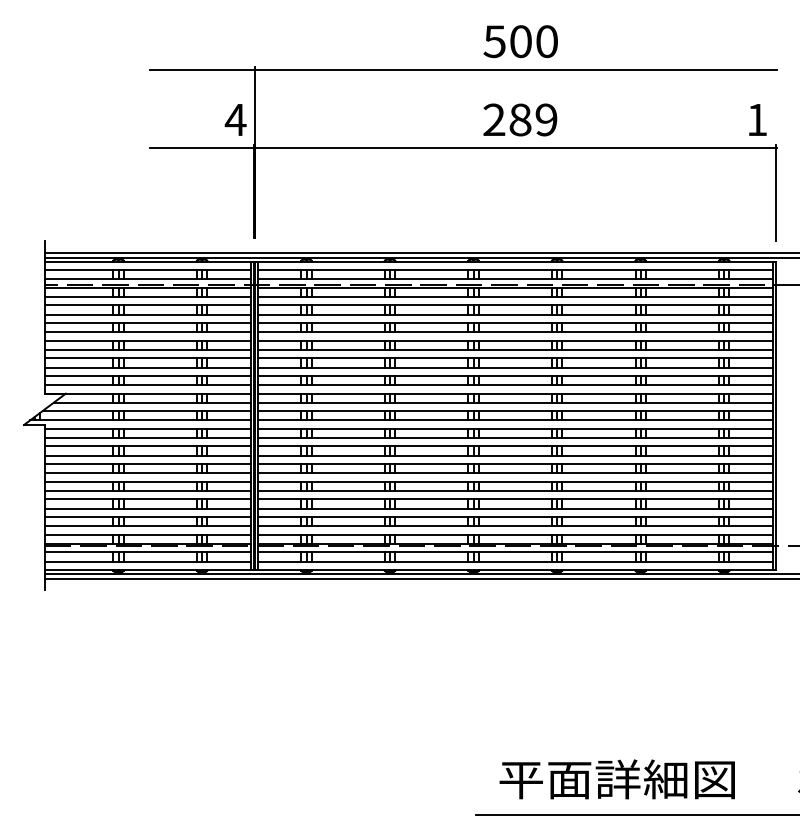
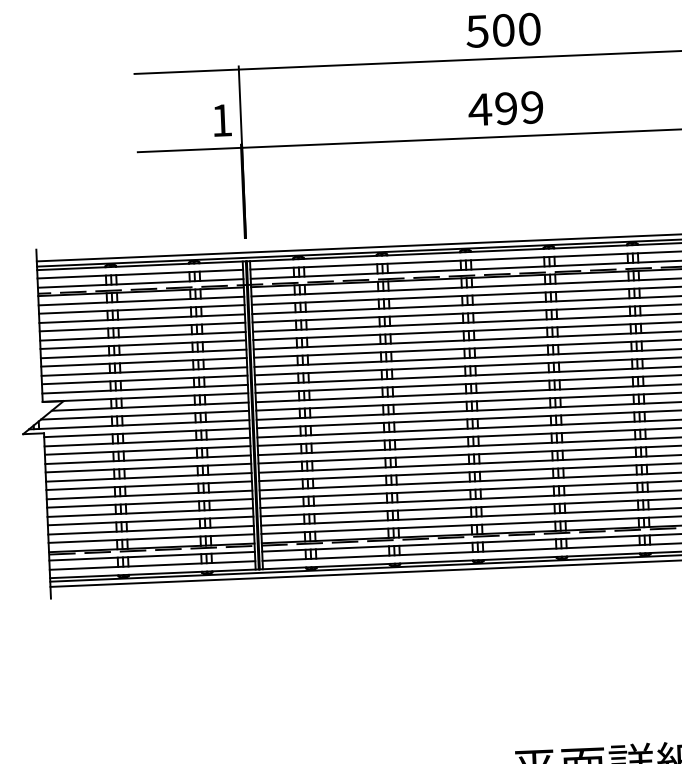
text: (235, 119) -> (221, 120), 4 -> 1
text: (506, 119) -> (492, 108), 289 -> 499

